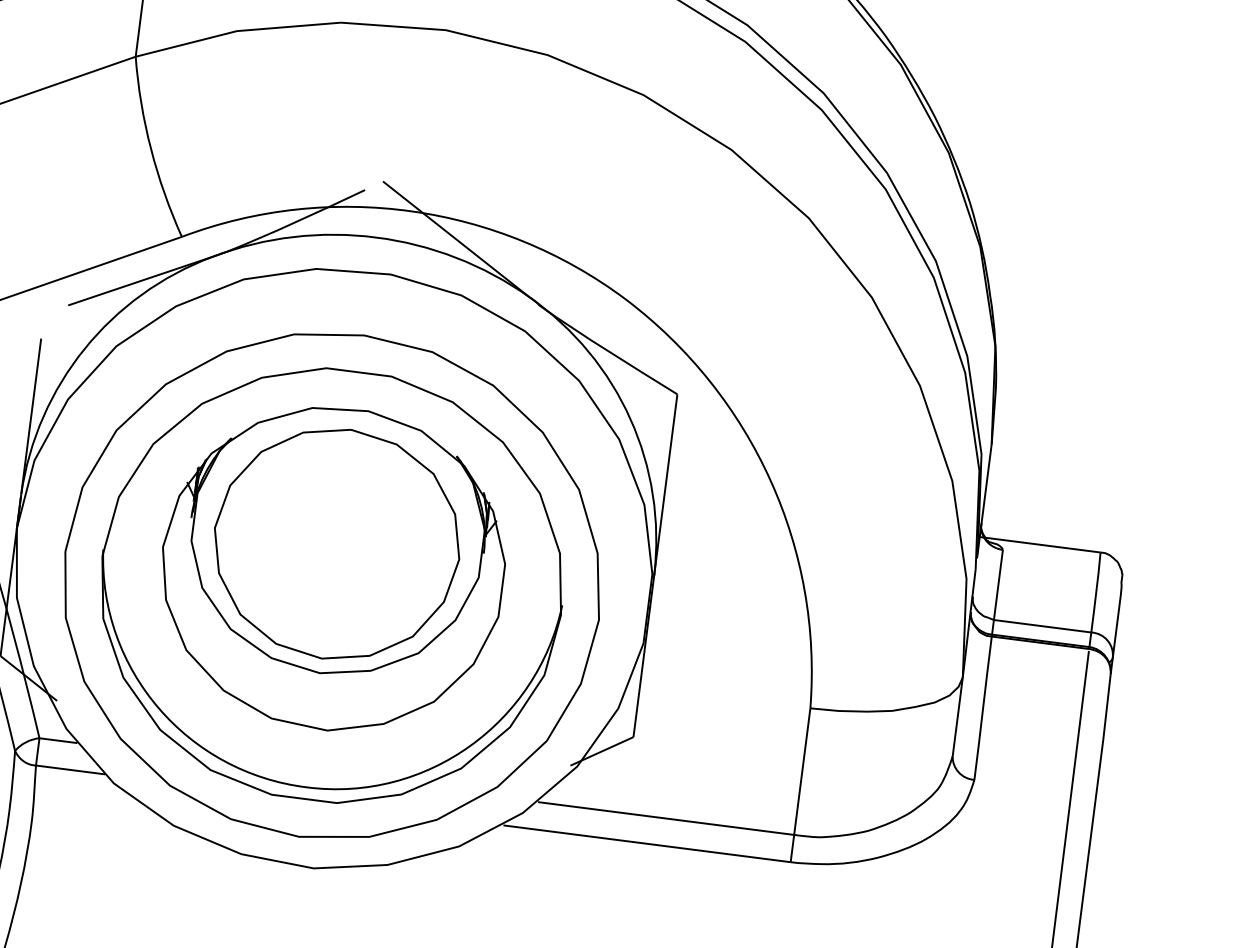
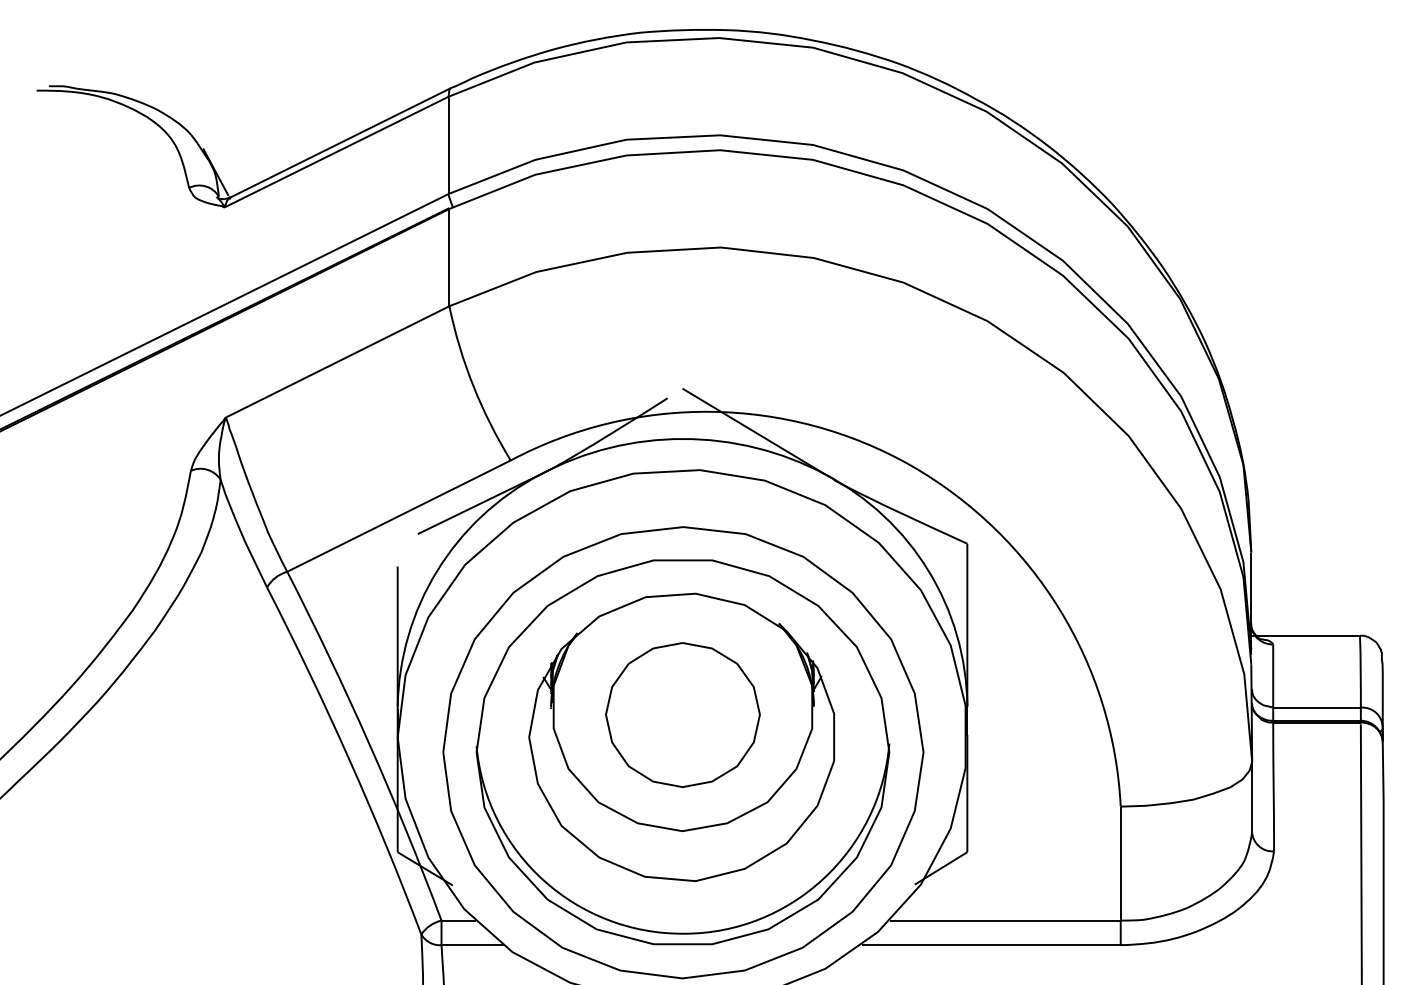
part: (336, 543) -> (682, 714), size x0.7

